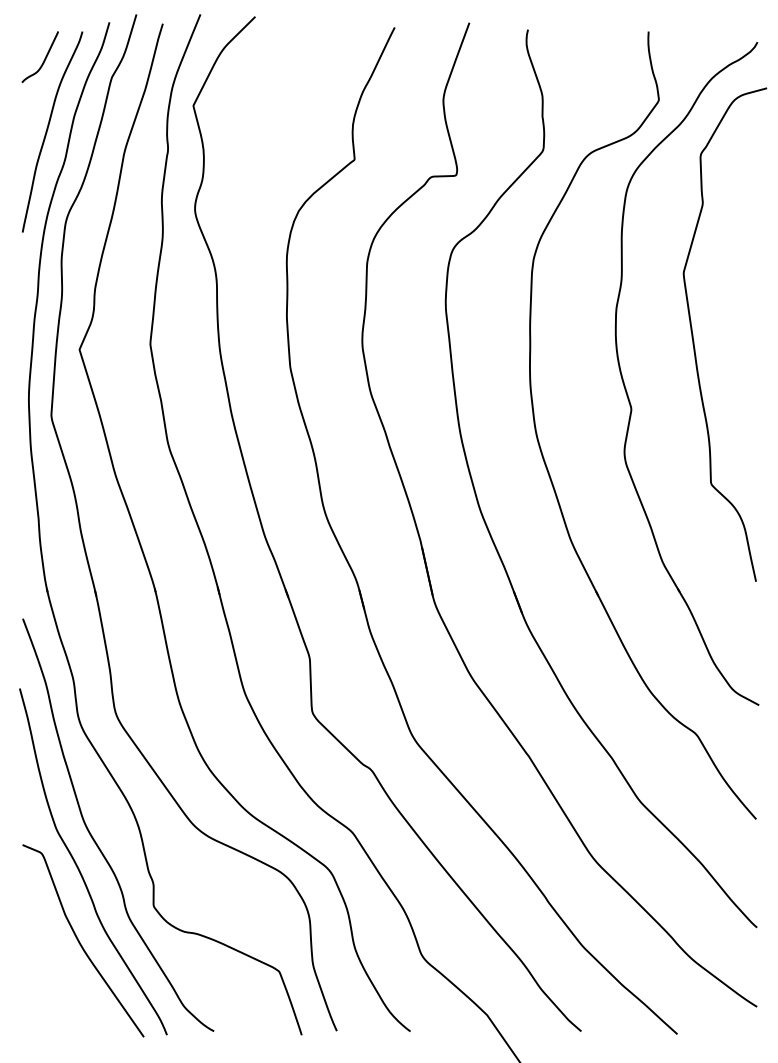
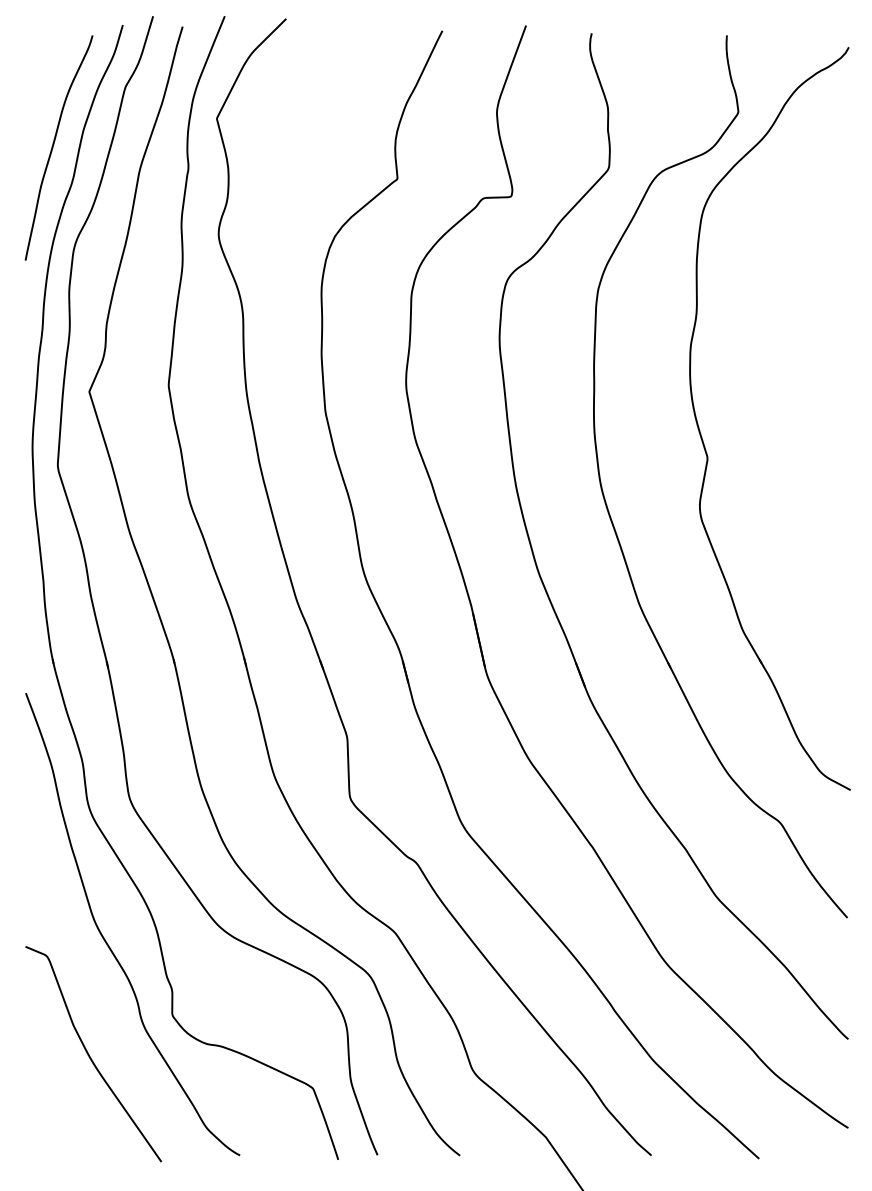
curve: (44, 58) -> (50, 65), removed
curve: (694, 341) -> (778, 382), removed
curve: (79, 868) -> (89, 973), removed

